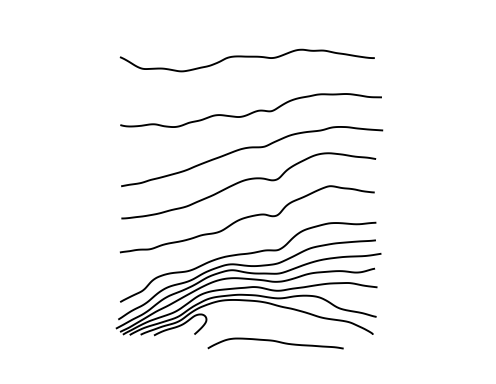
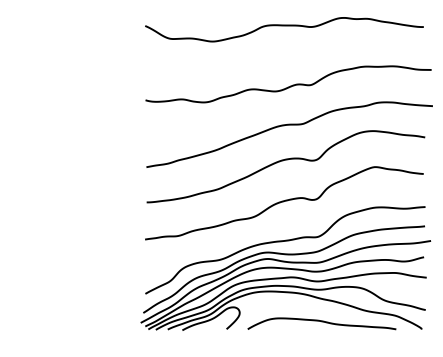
curve: (275, 342) -> (321, 322), moved

